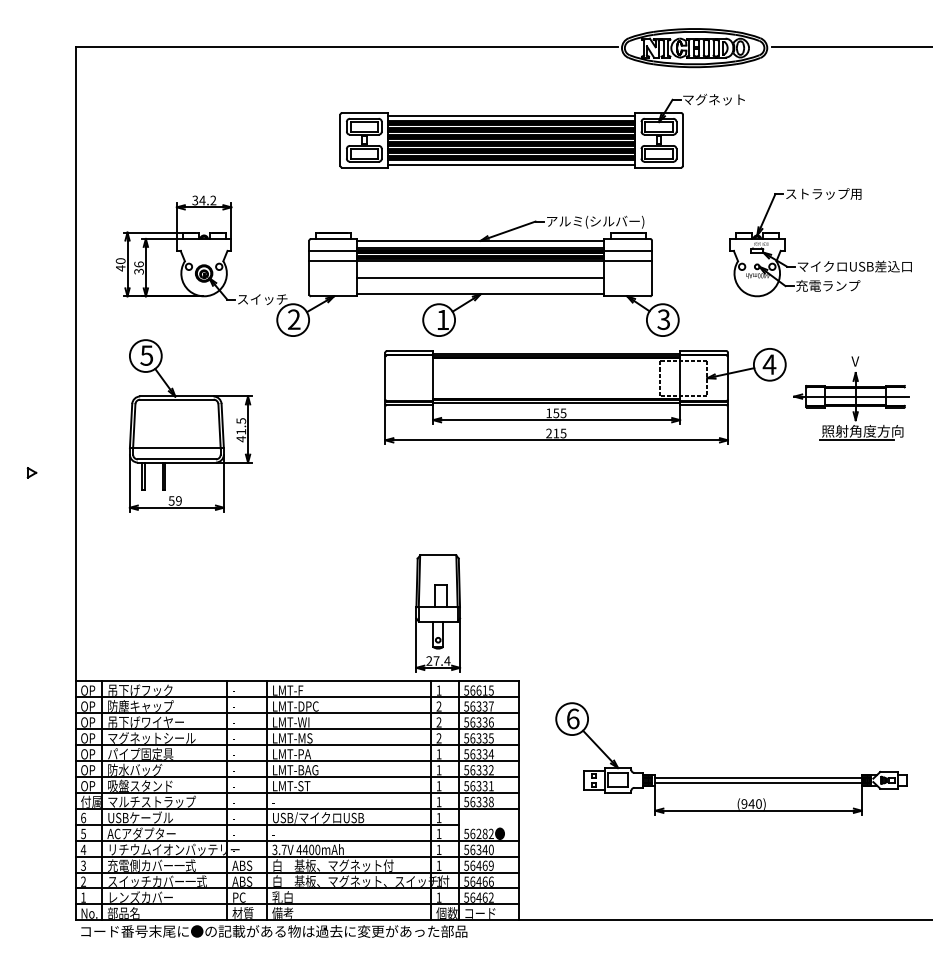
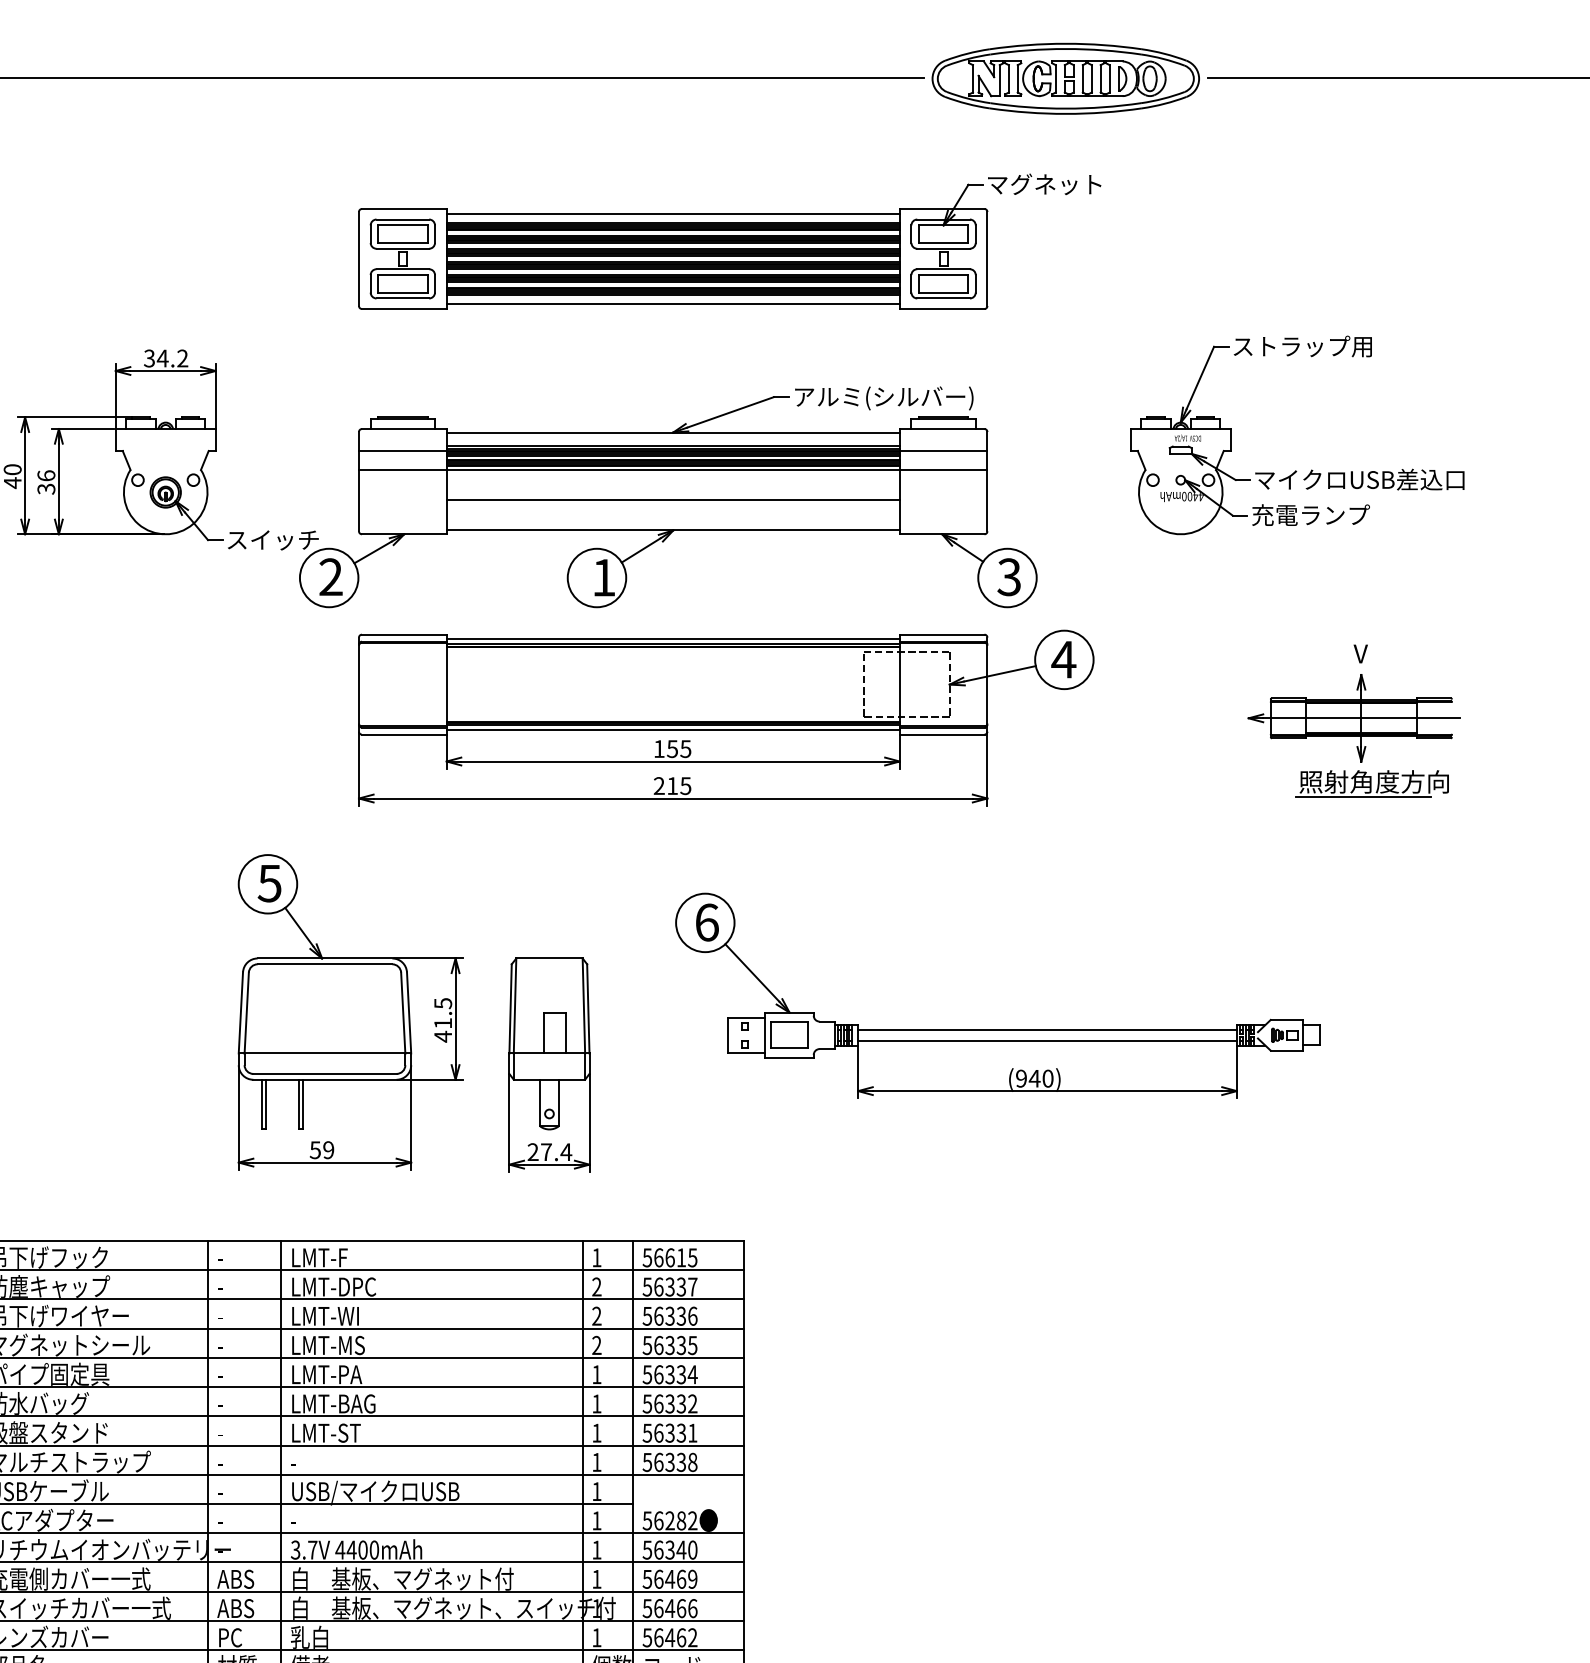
part: (541, 131) -> (727, 242), moved
part: (585, 396) -> (726, 718), moved
part: (190, 425) -> (349, 1011), moved
part: (438, 613) -> (549, 1064), moved
part: (731, 777) -> (997, 1030), moved

